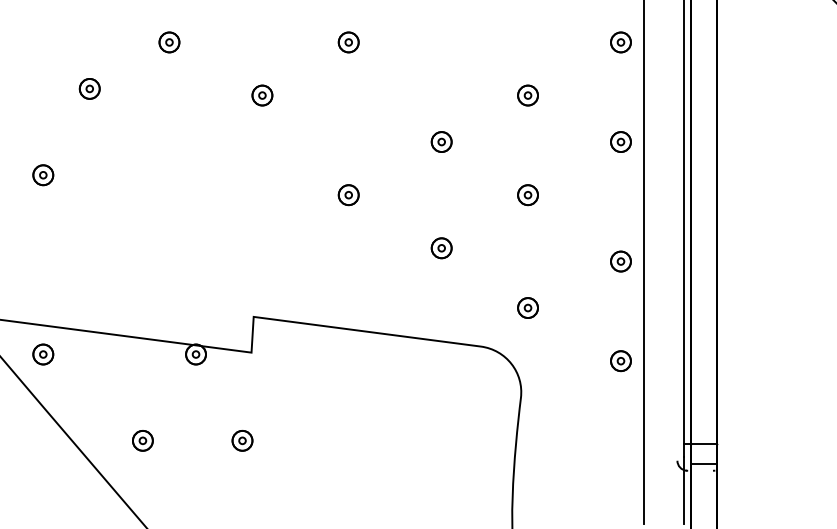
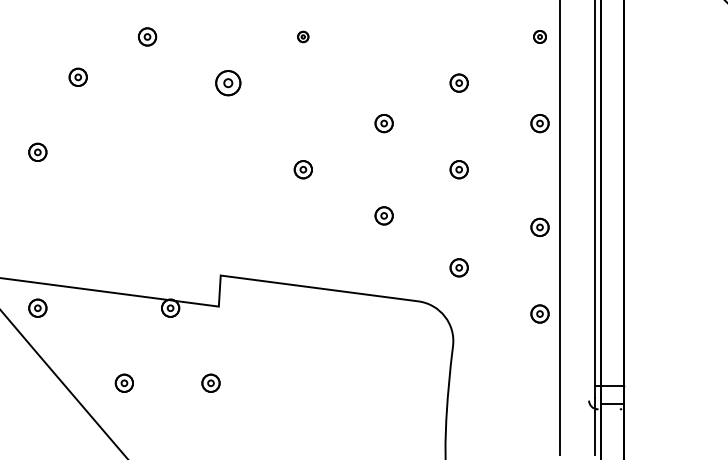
part: (348, 42) -> (303, 37), size x0.6
part: (620, 42) -> (539, 37), size x0.7
part: (262, 95) -> (228, 83), size x1.4

